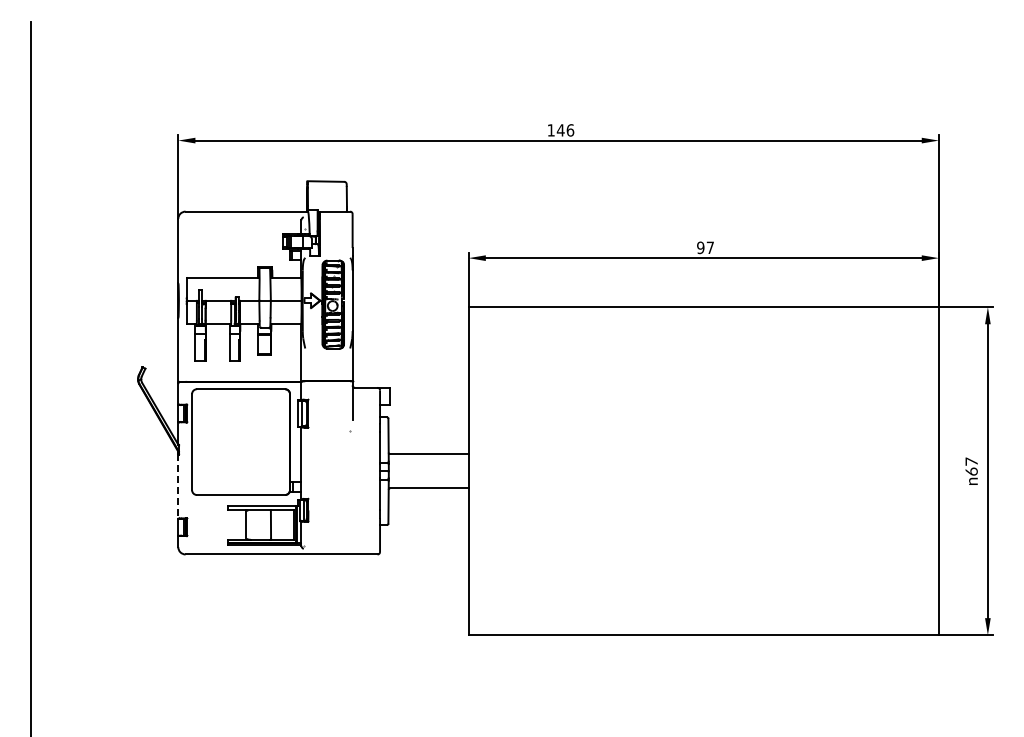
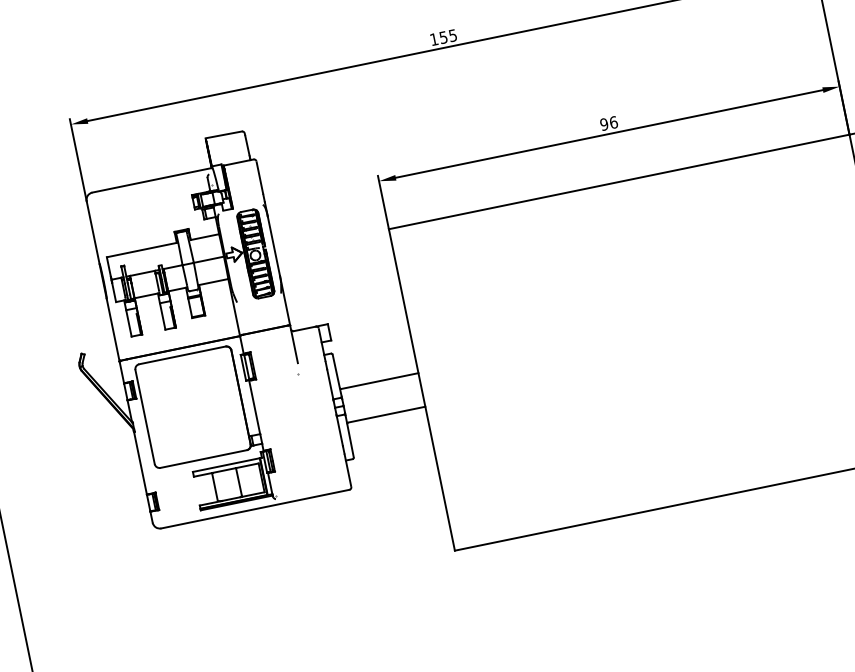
text: (565, 130) -> (448, 36), 146 -> 155
text: (710, 247) -> (613, 122), 97 -> 96
line: (178, 486) -> (140, 463), dashed -> solid

